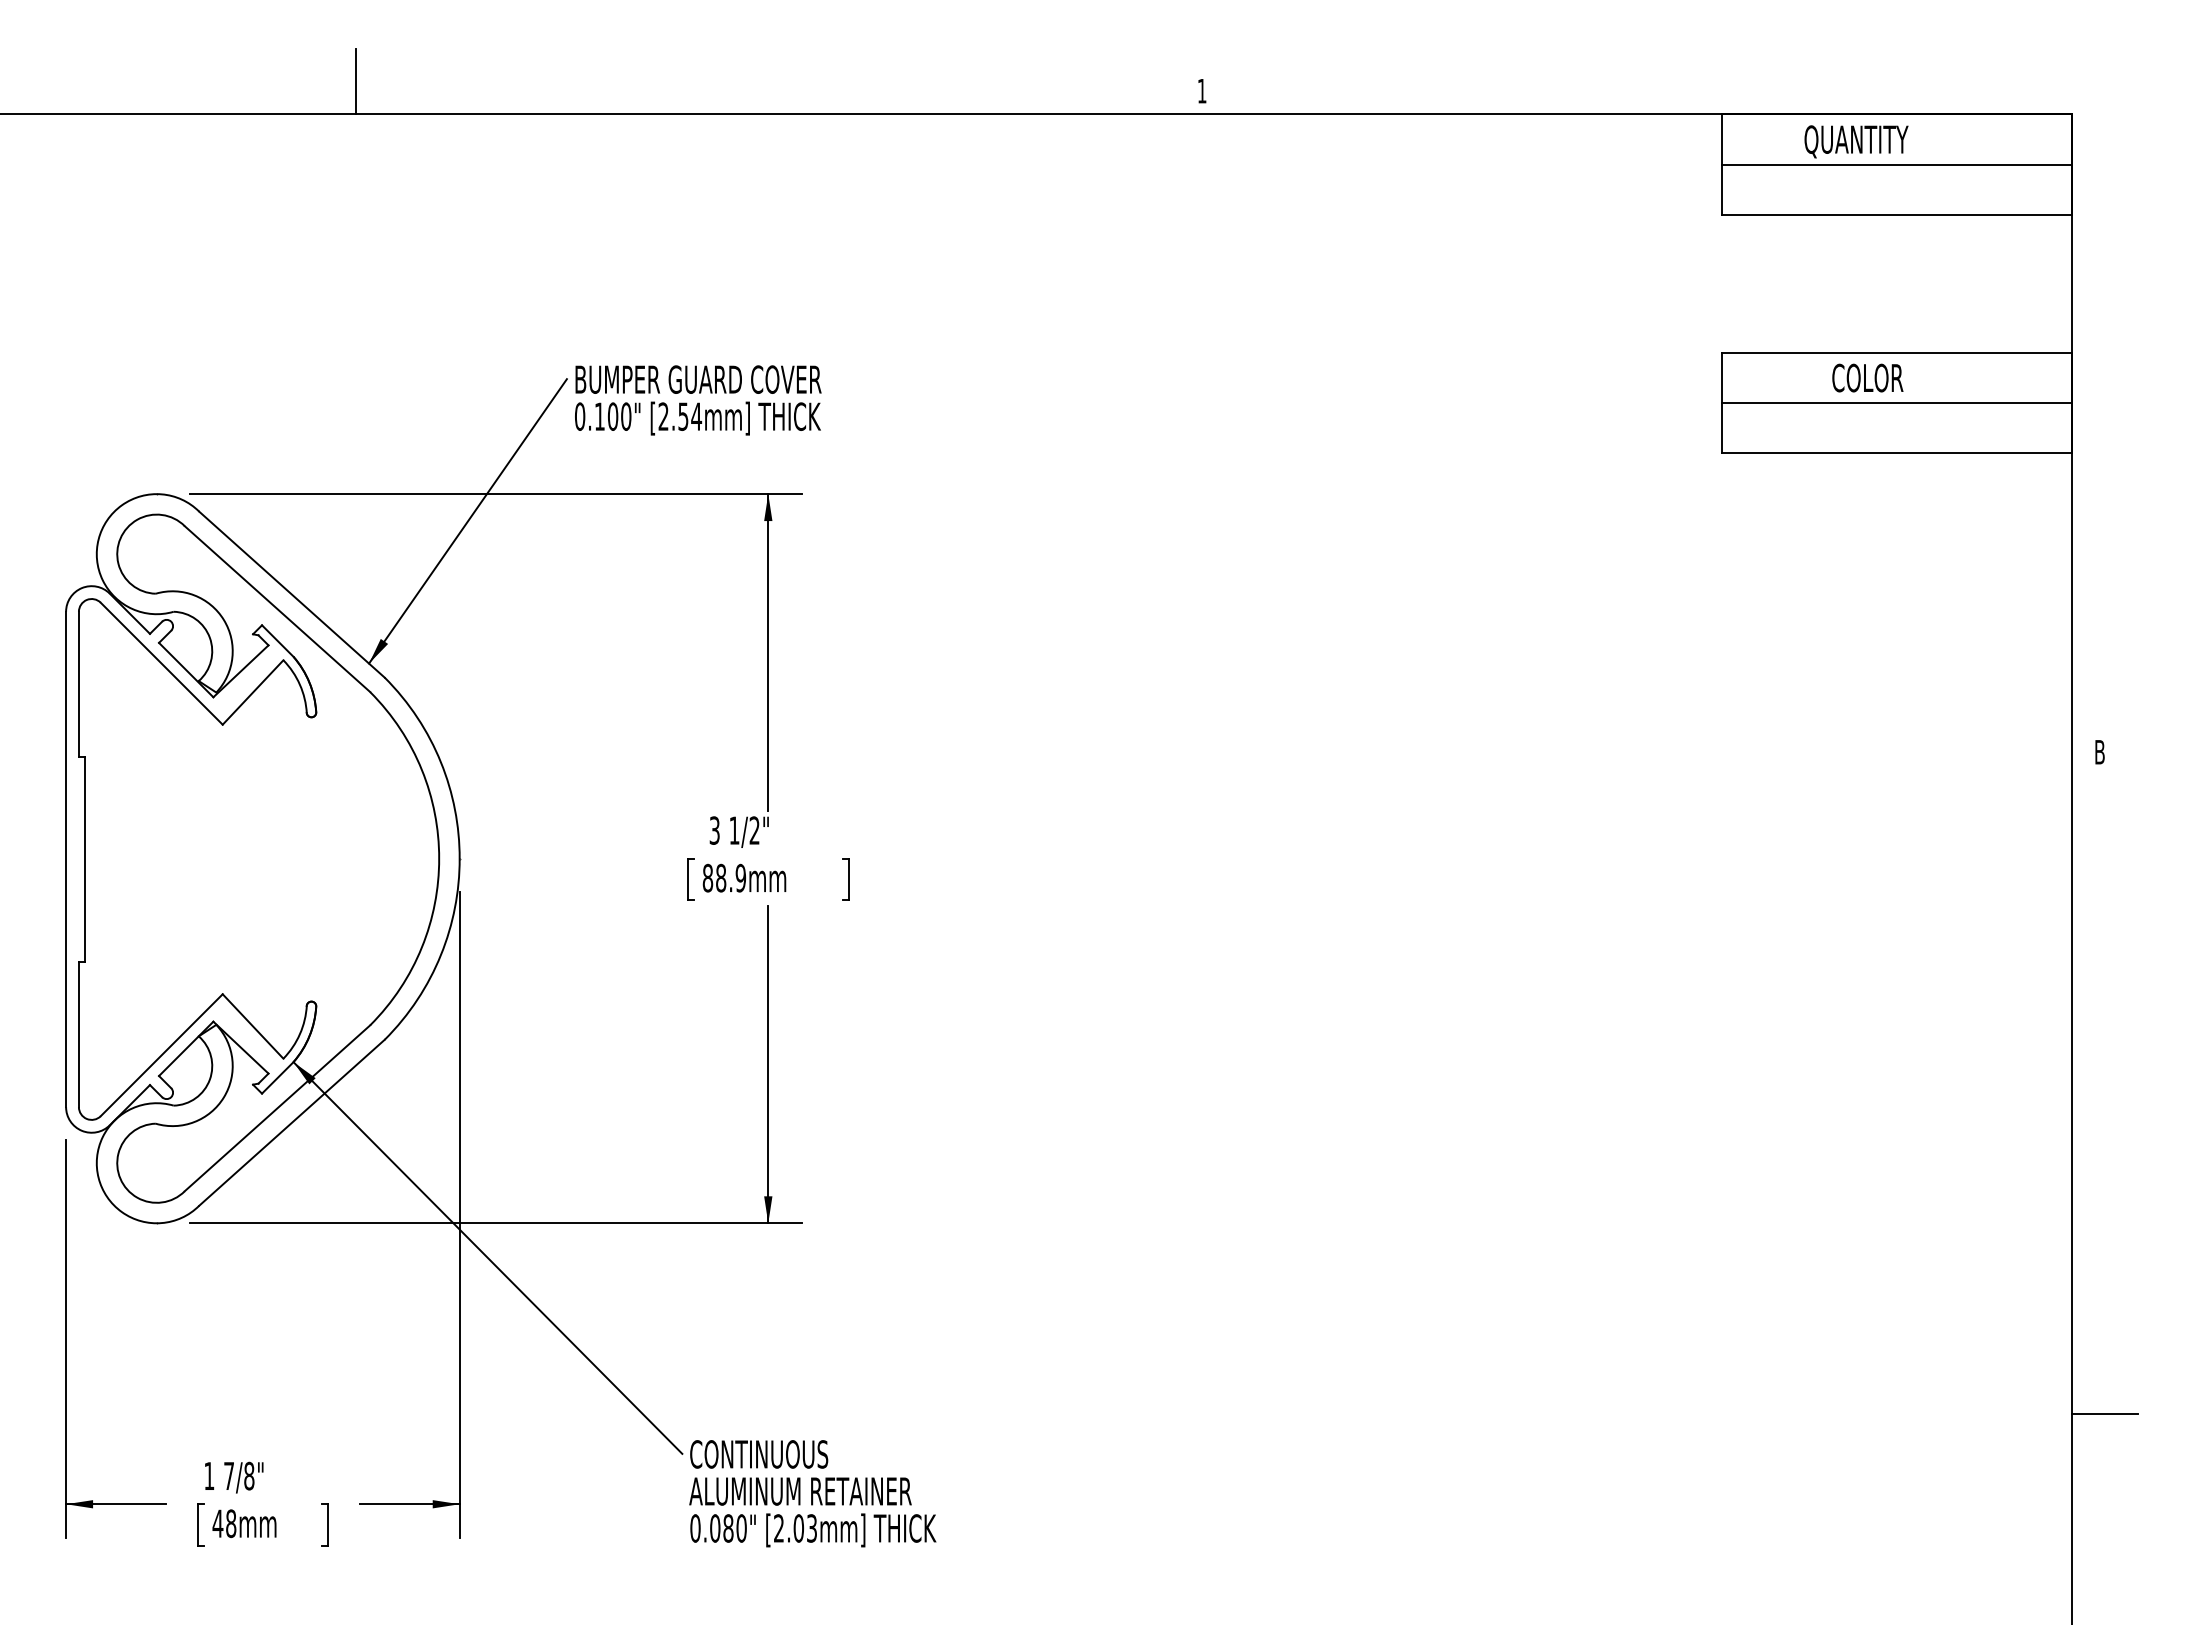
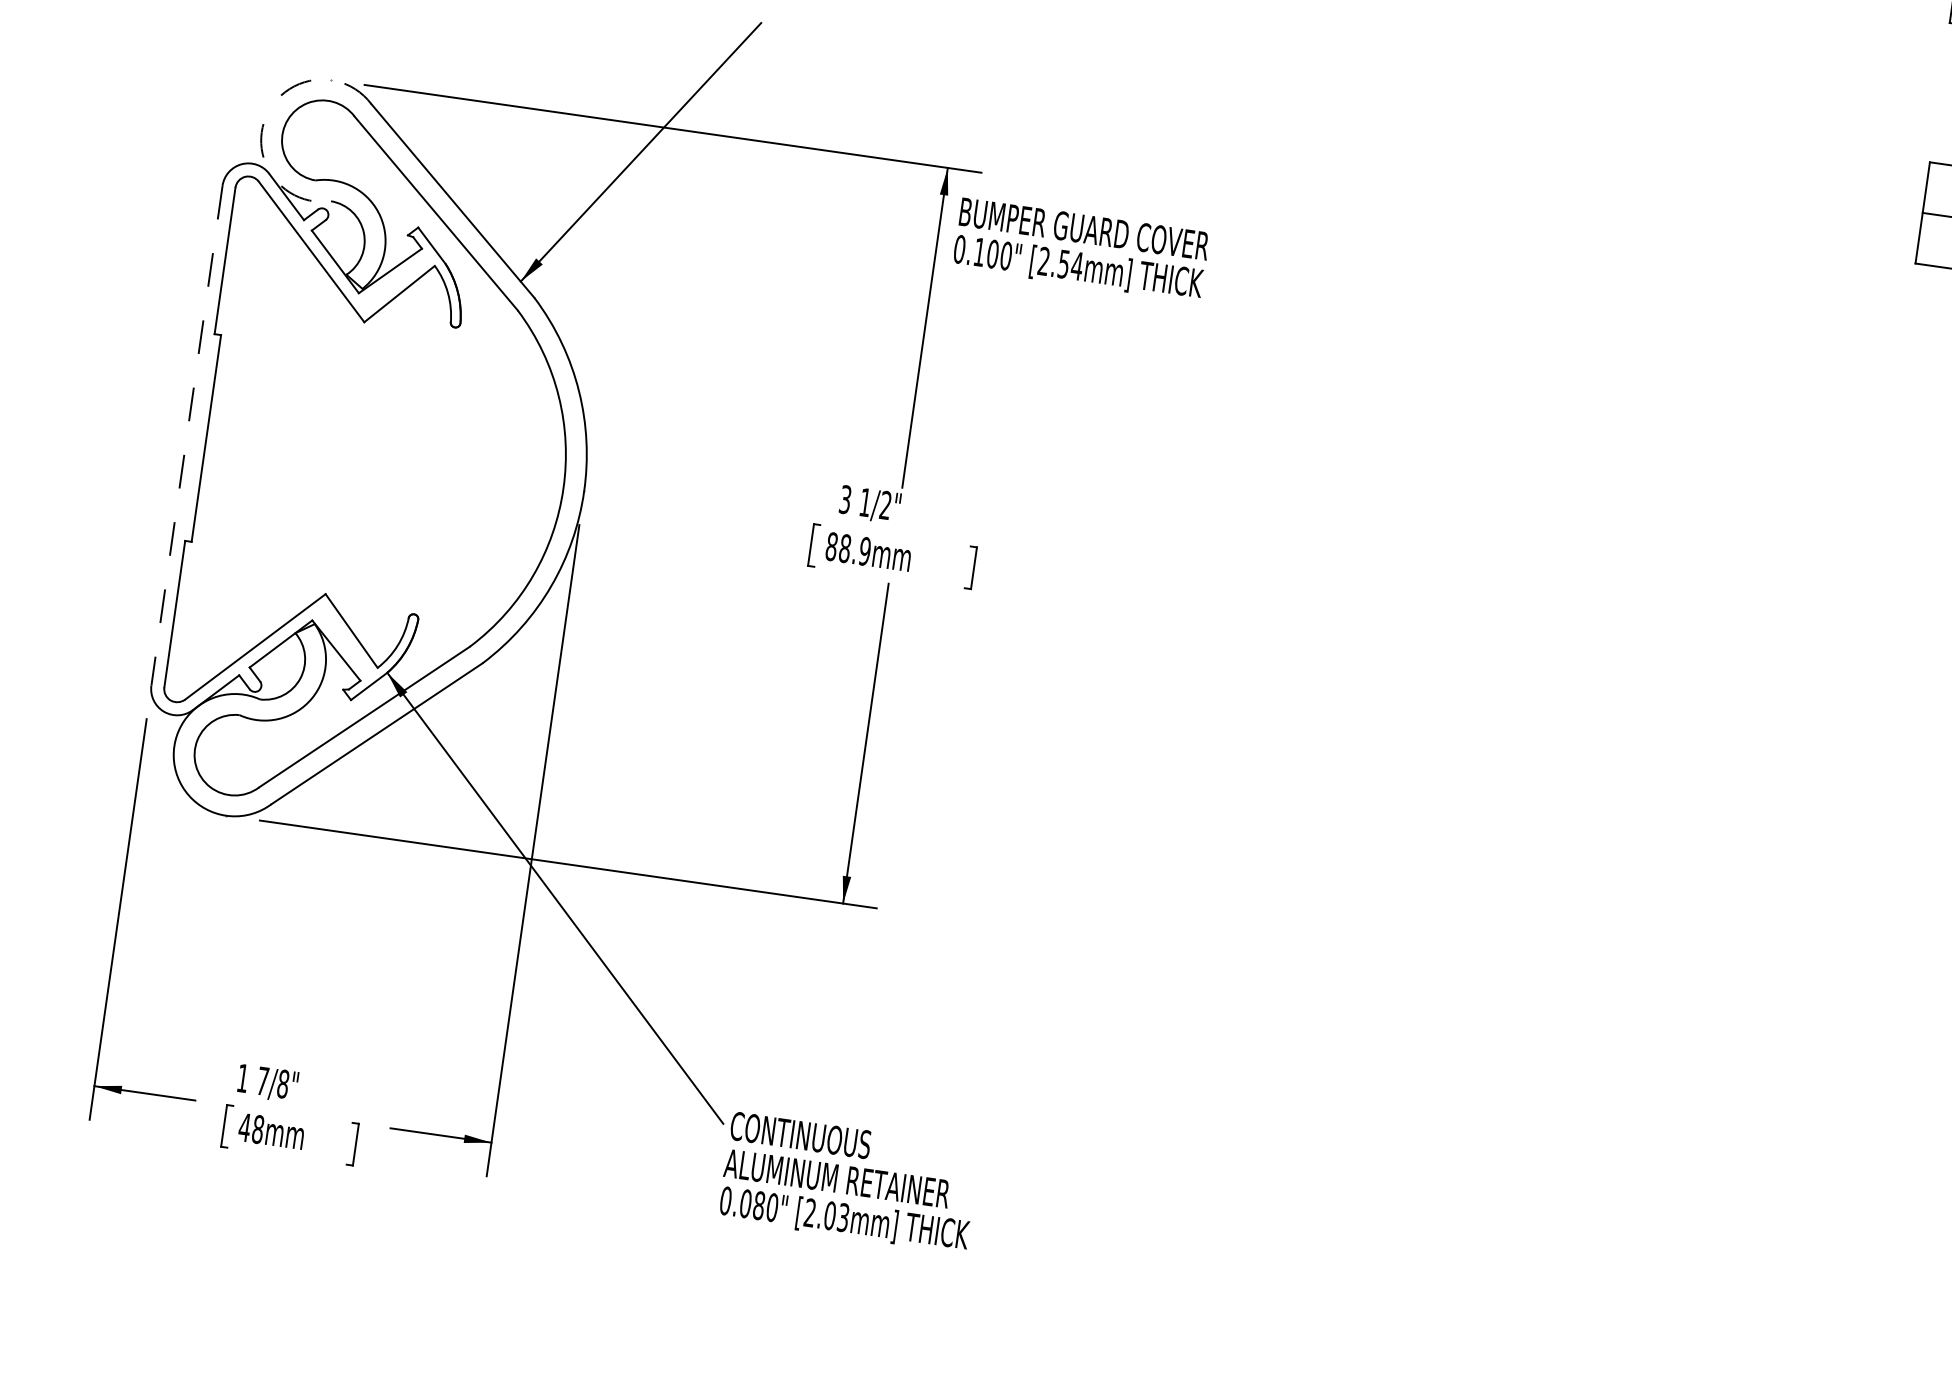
text: (698, 400) -> (1081, 250), moved
arc: (98, 539) -> (265, 117), solid -> dashed
line: (66, 859) -> (187, 435), solid -> dashed

